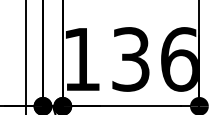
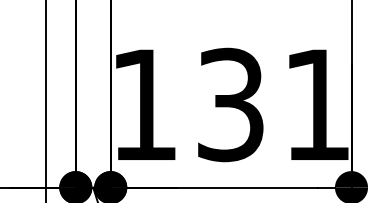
text: (179, 59) -> (316, 105), 136 -> 131

